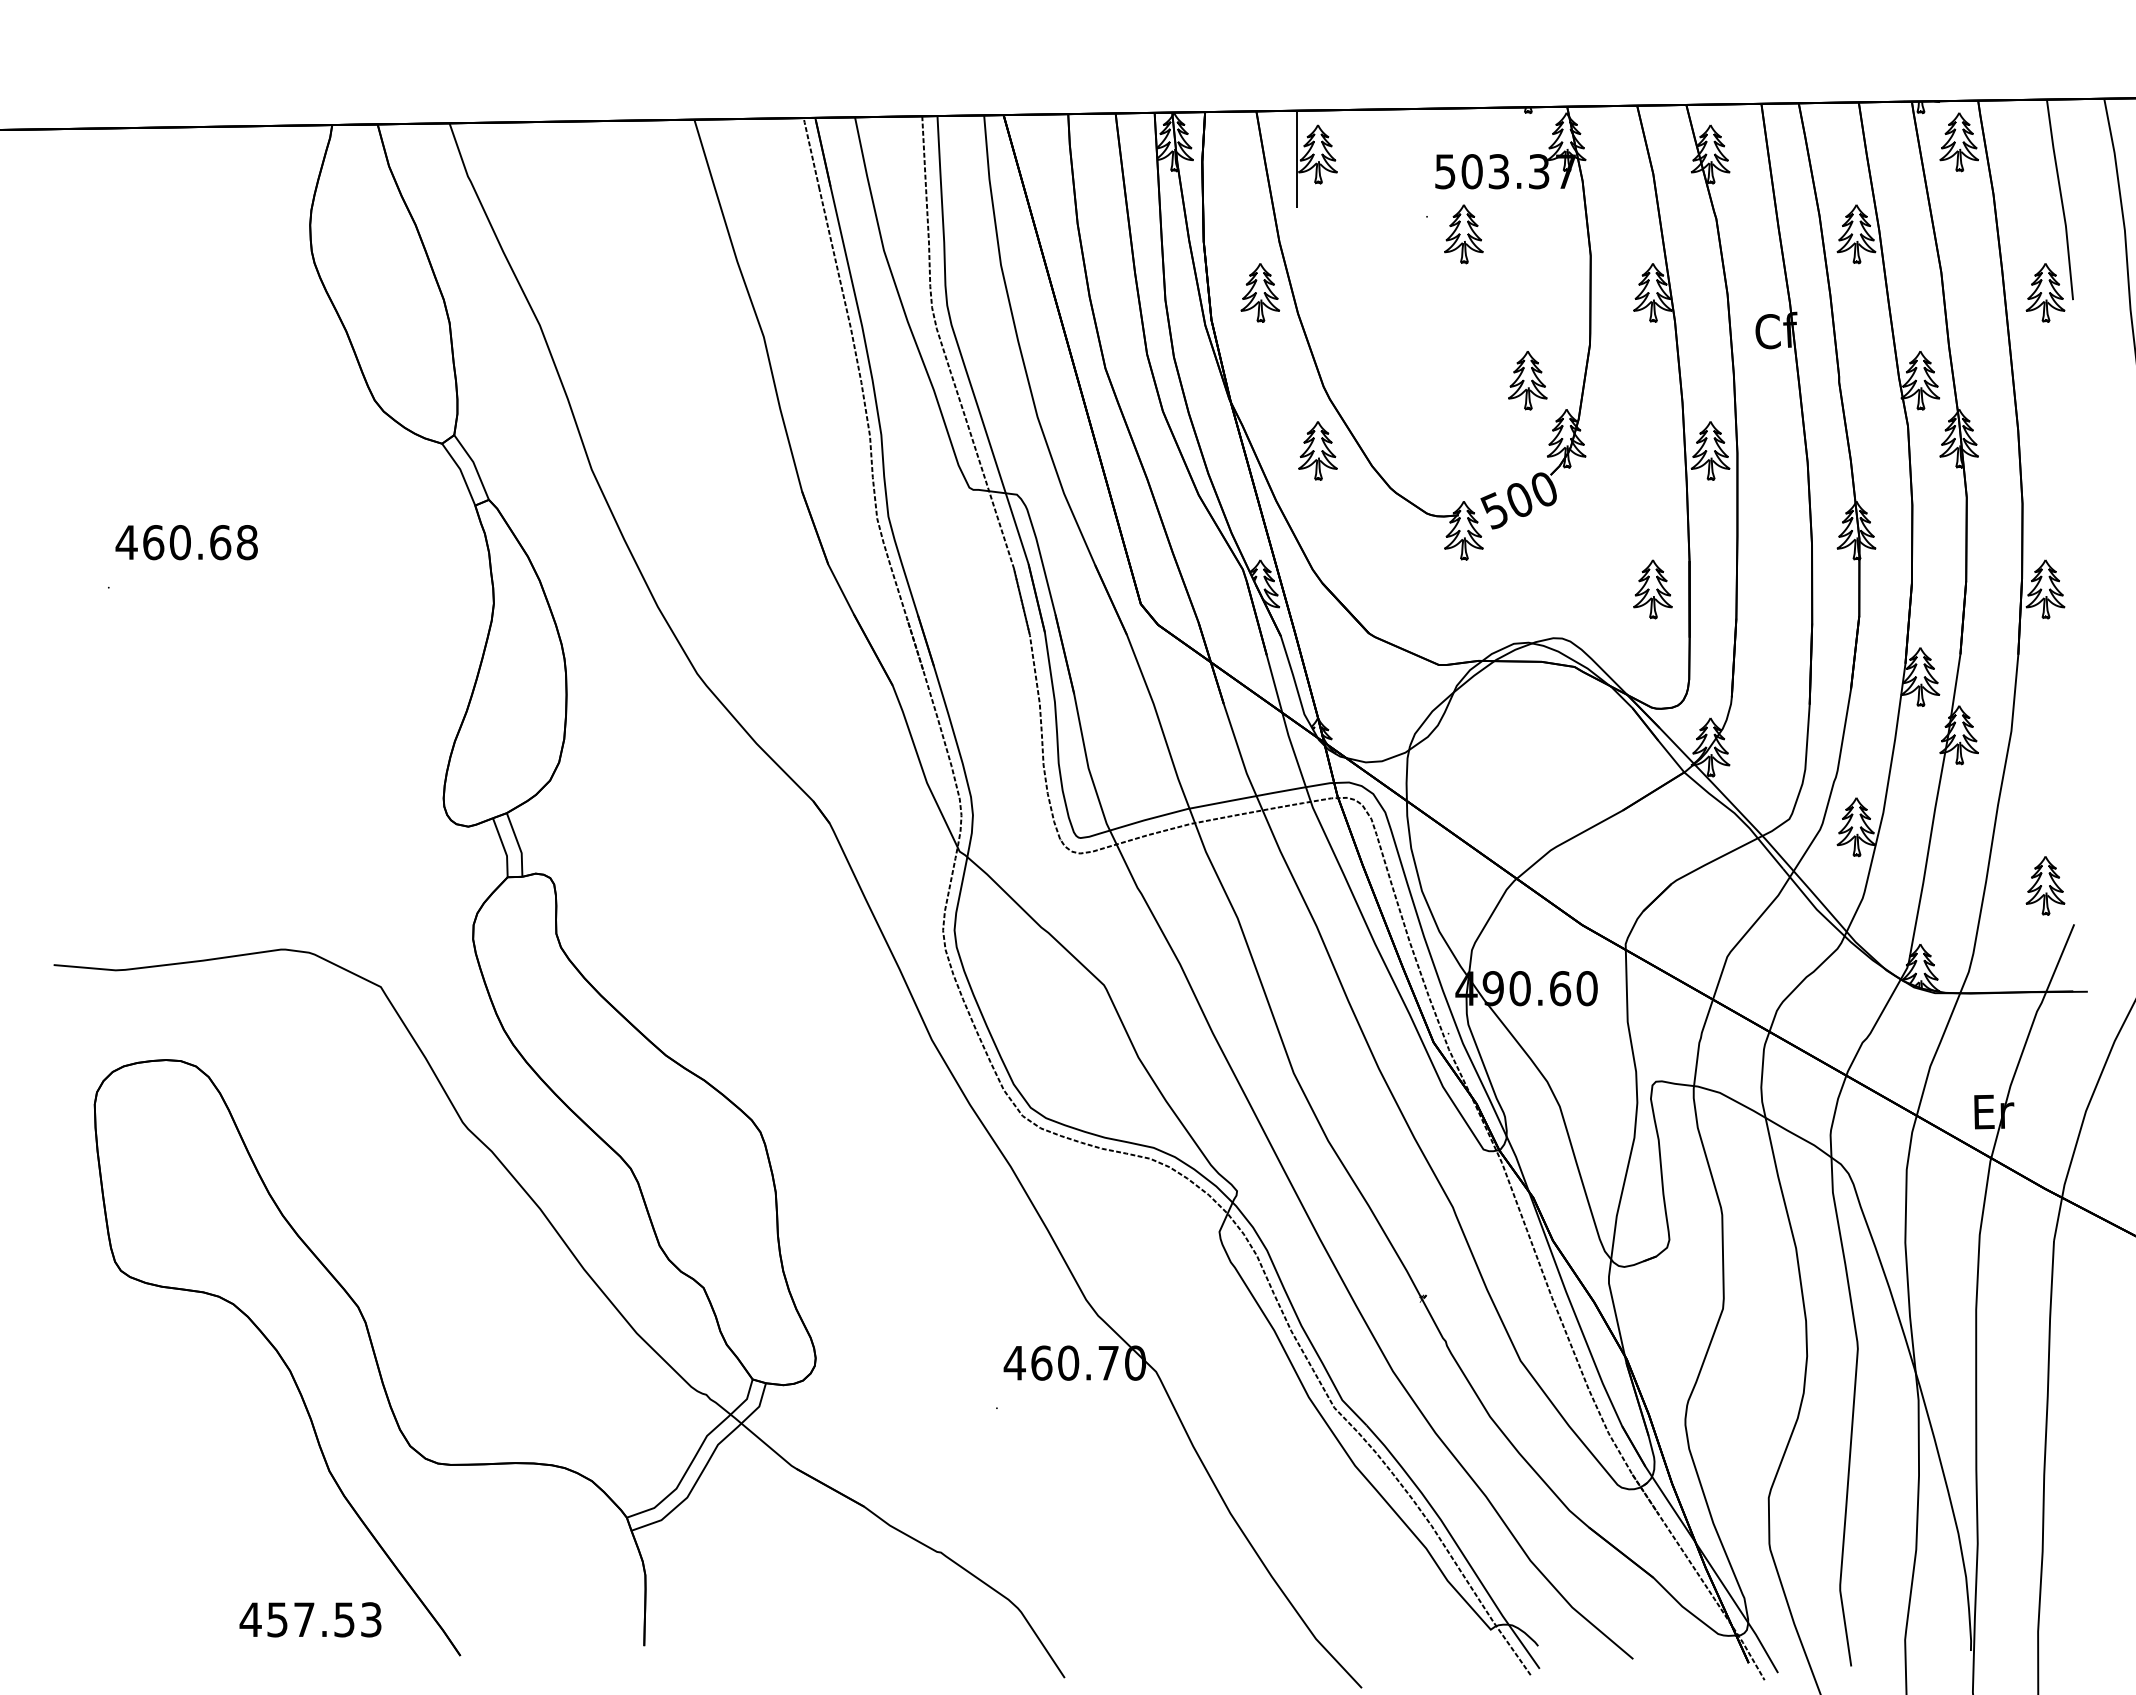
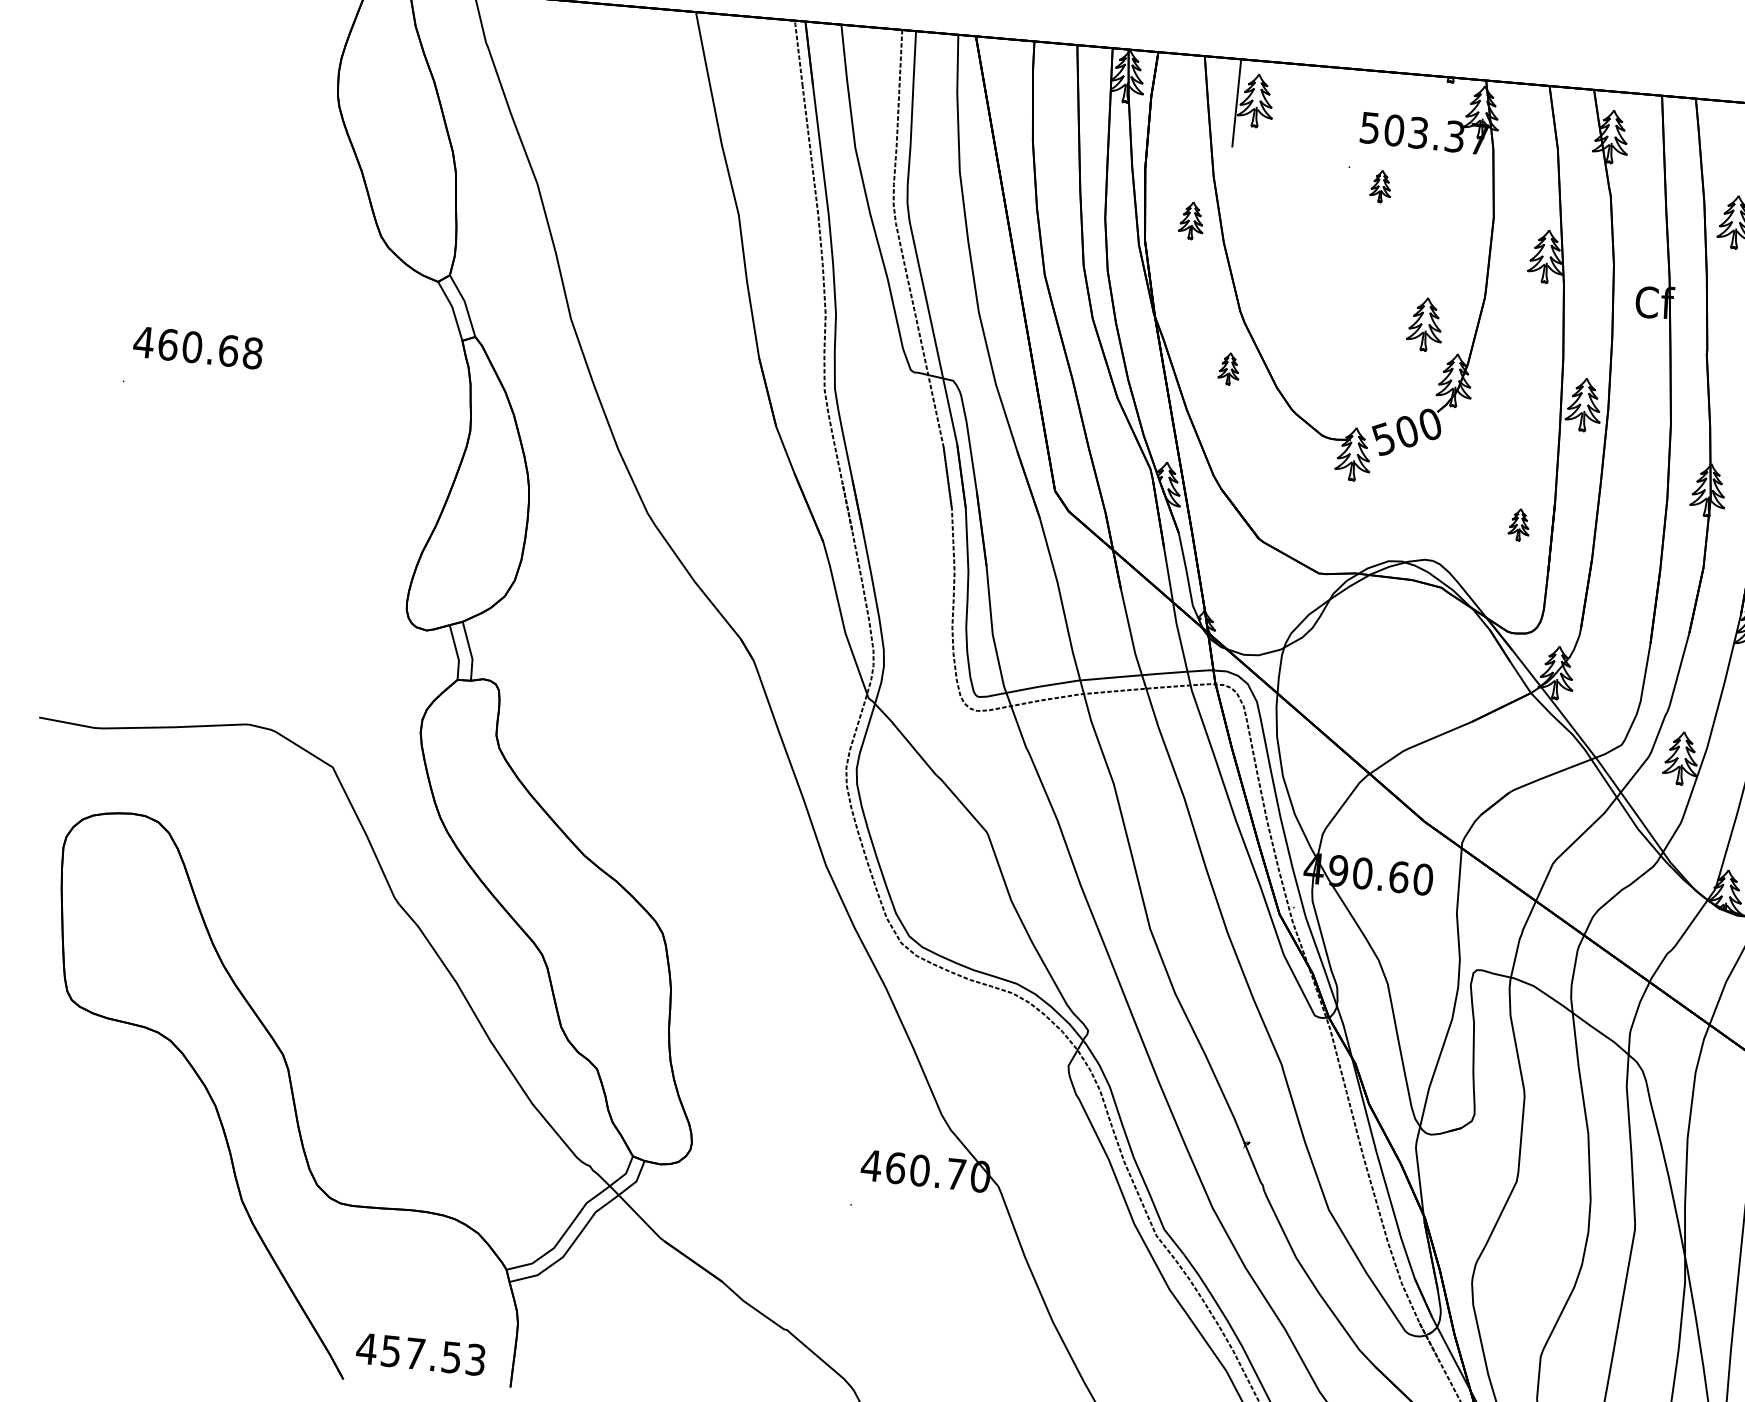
part: (1463, 234) -> (1380, 186), size x0.6
part: (1260, 292) -> (1191, 220), size x0.7
part: (1317, 450) -> (1228, 368), size x0.6
part: (1652, 589) -> (1518, 524), size x0.6
text: (310, 1619) -> (420, 1354), moved

